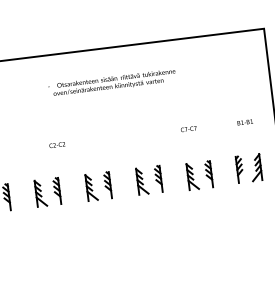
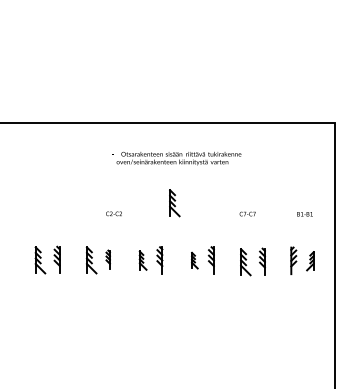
part: (115, 127) -> (174, 203), added
part: (256, 168) -> (310, 261), size x0.7
part: (142, 181) -> (194, 260), size x0.6
part: (90, 187) -> (142, 260), size x0.7
part: (56, 190) -> (107, 259), size x0.7

